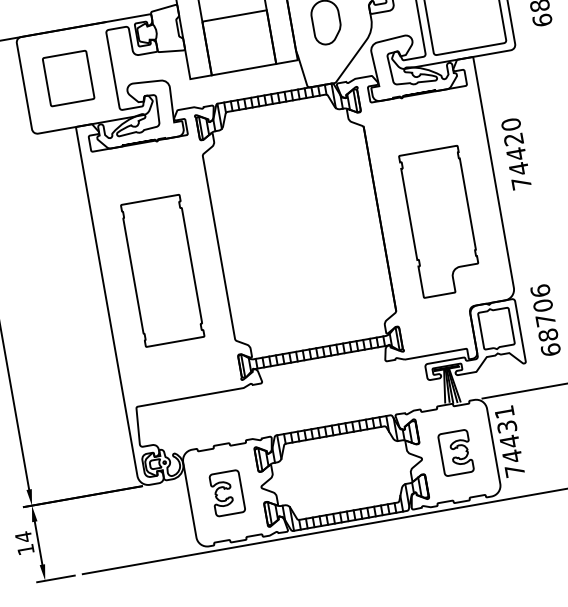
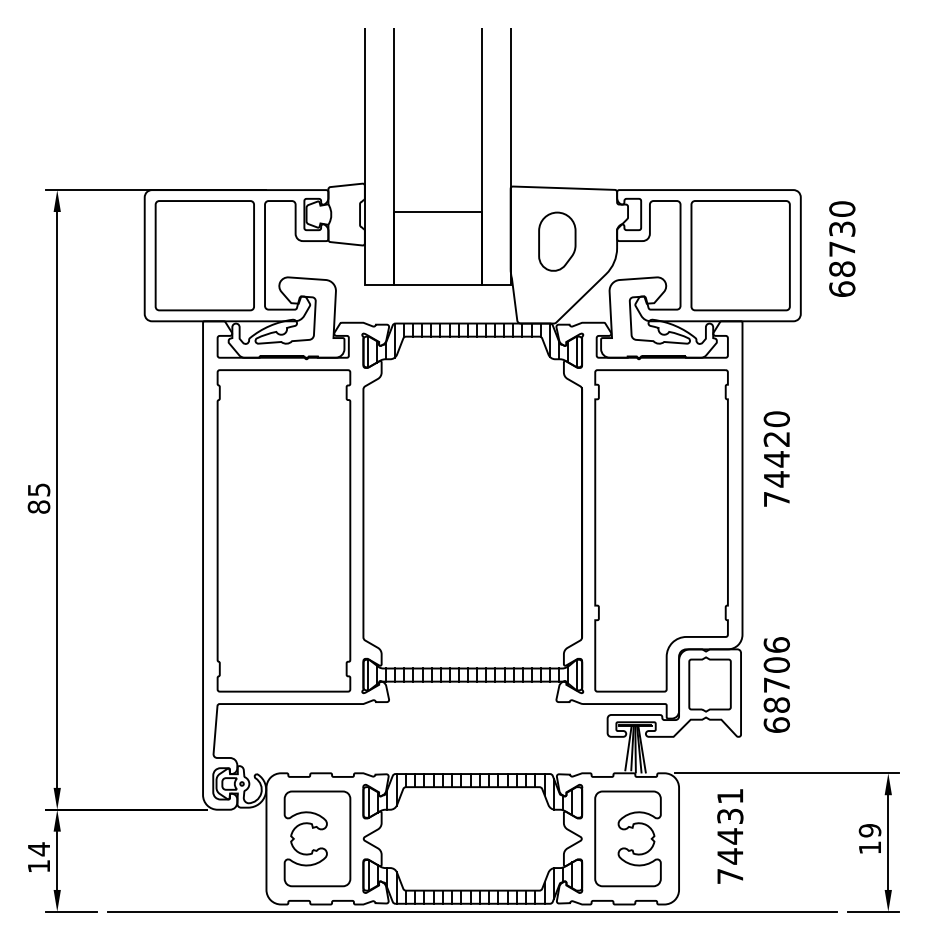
part: (68, 78) -> (204, 255), size x1.67
part: (440, 221) -> (661, 530), size x1.67
part: (162, 270) -> (283, 530), size x1.67
text: (509, 441) -> (730, 836), moved
part: (455, 452) -> (627, 838), size x1.67
part: (227, 493) -> (317, 838), size x1.67

